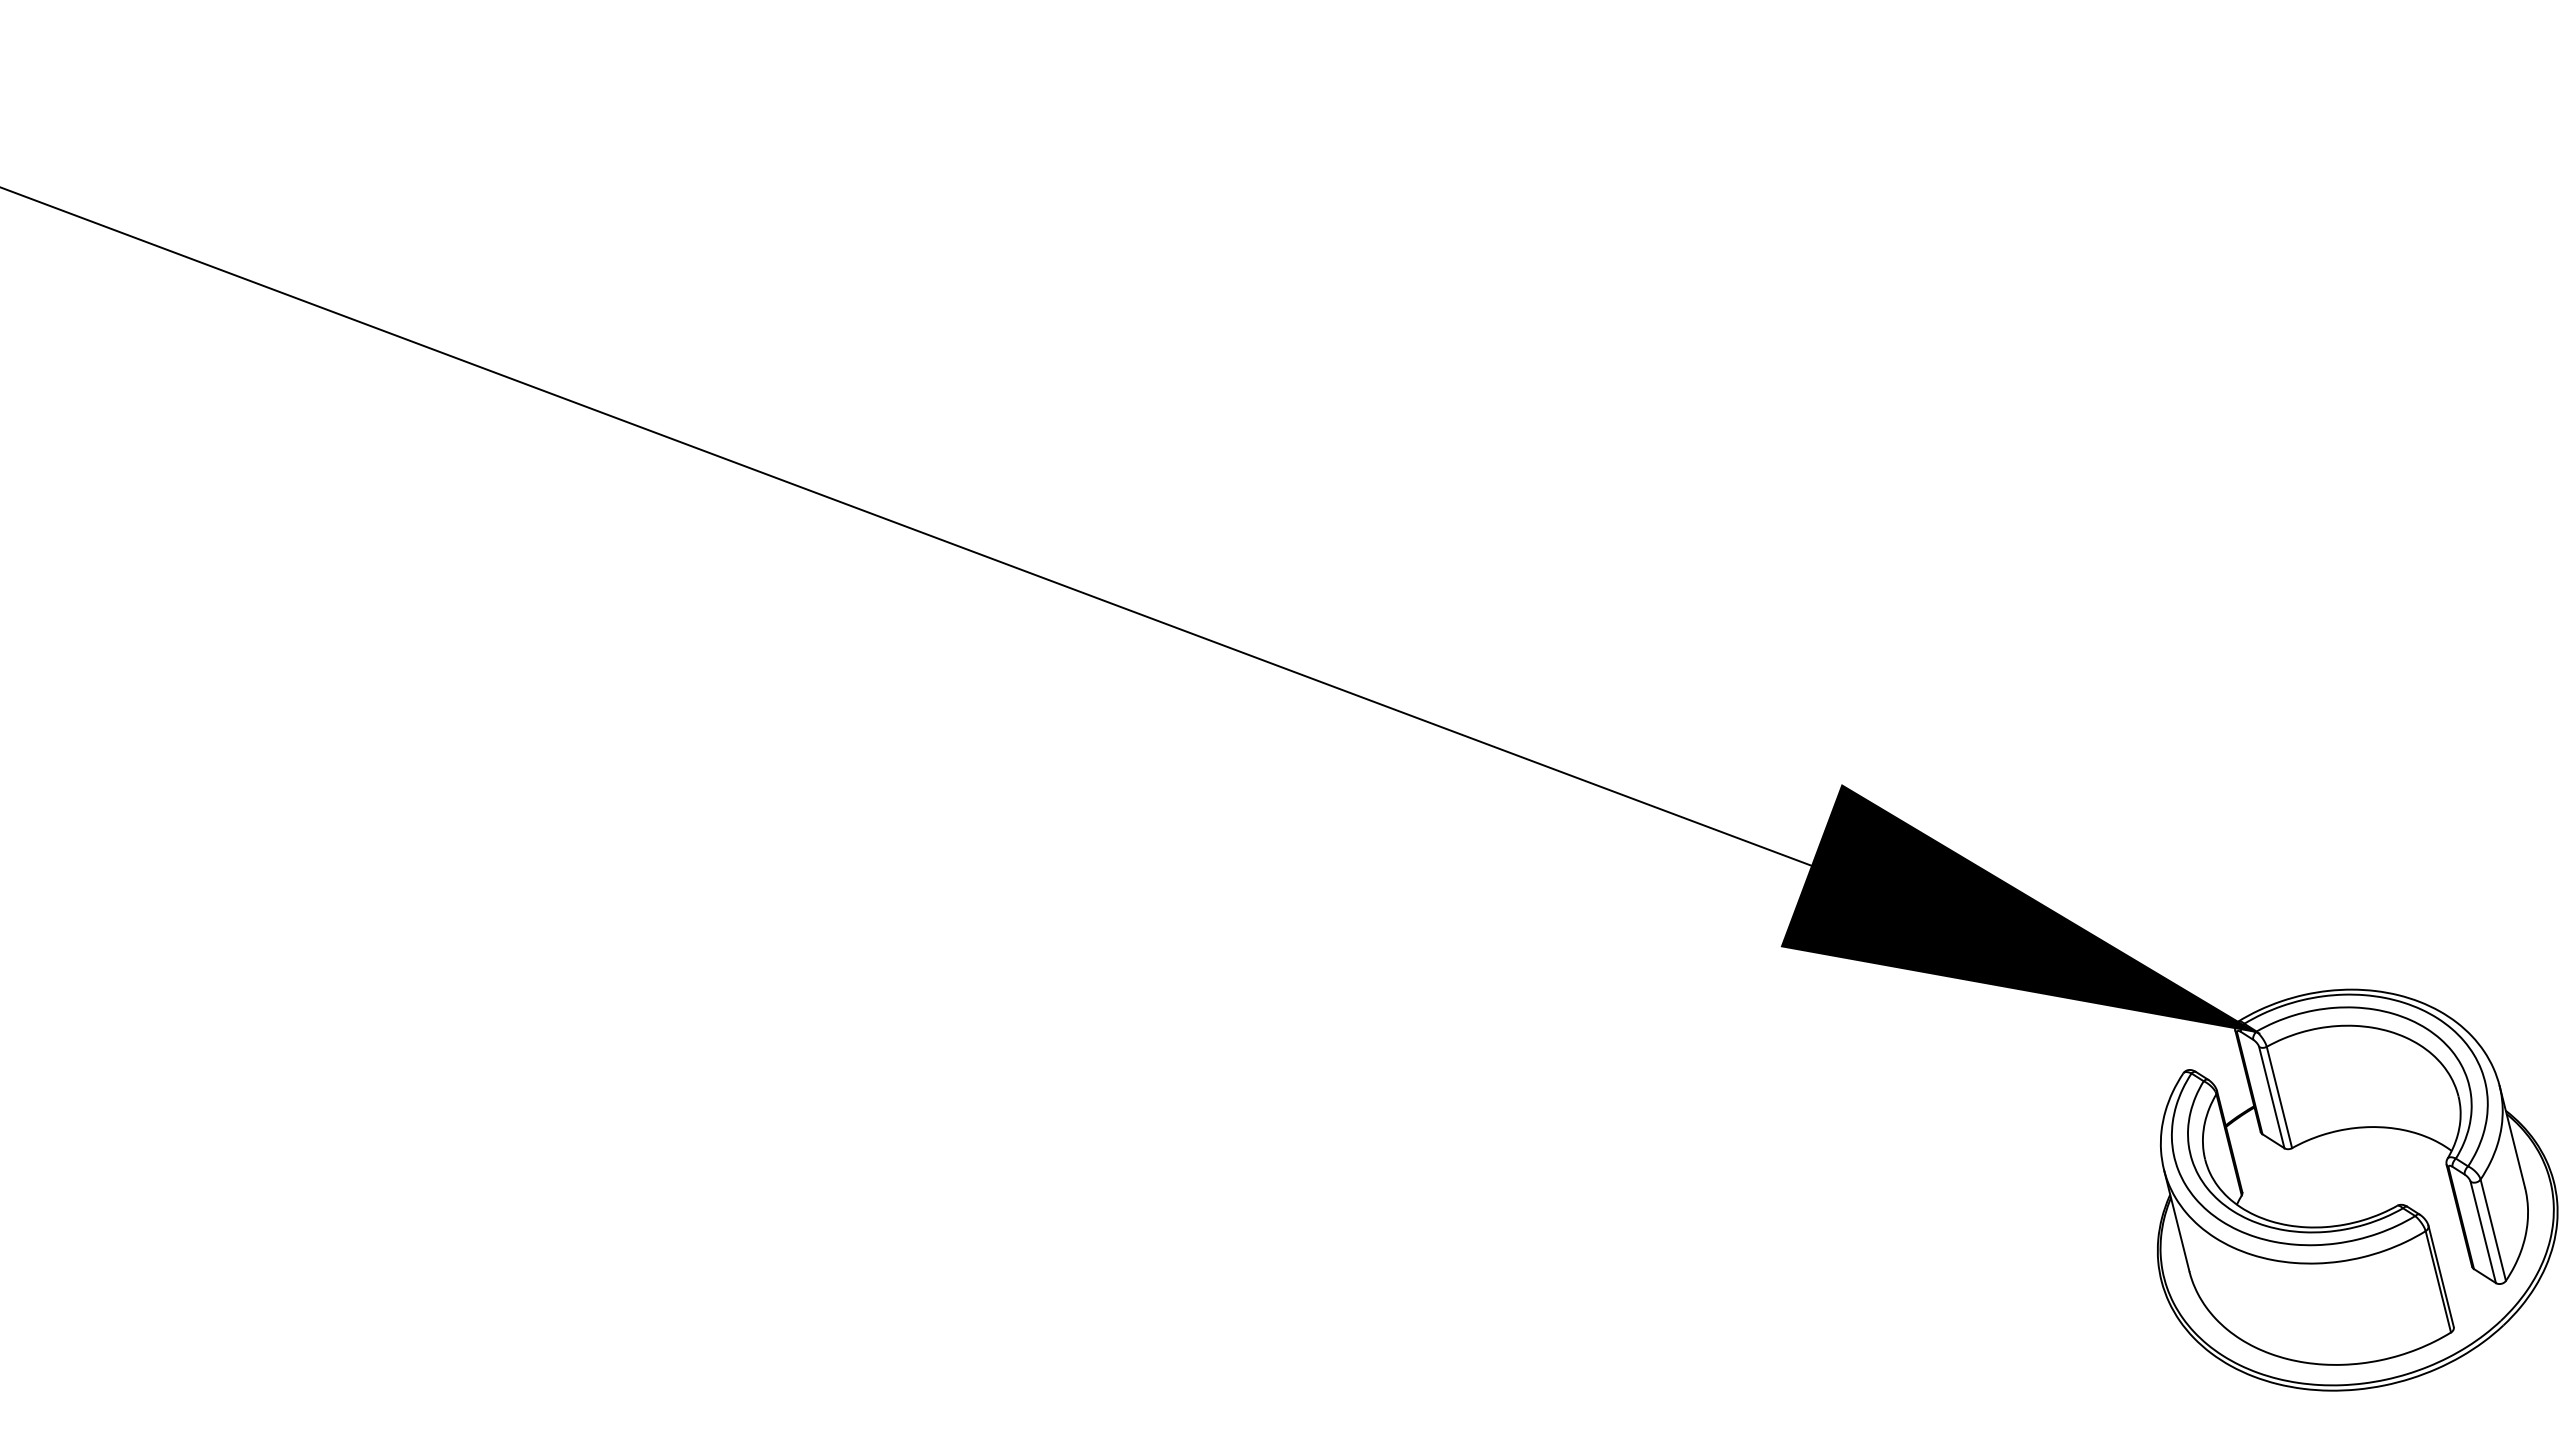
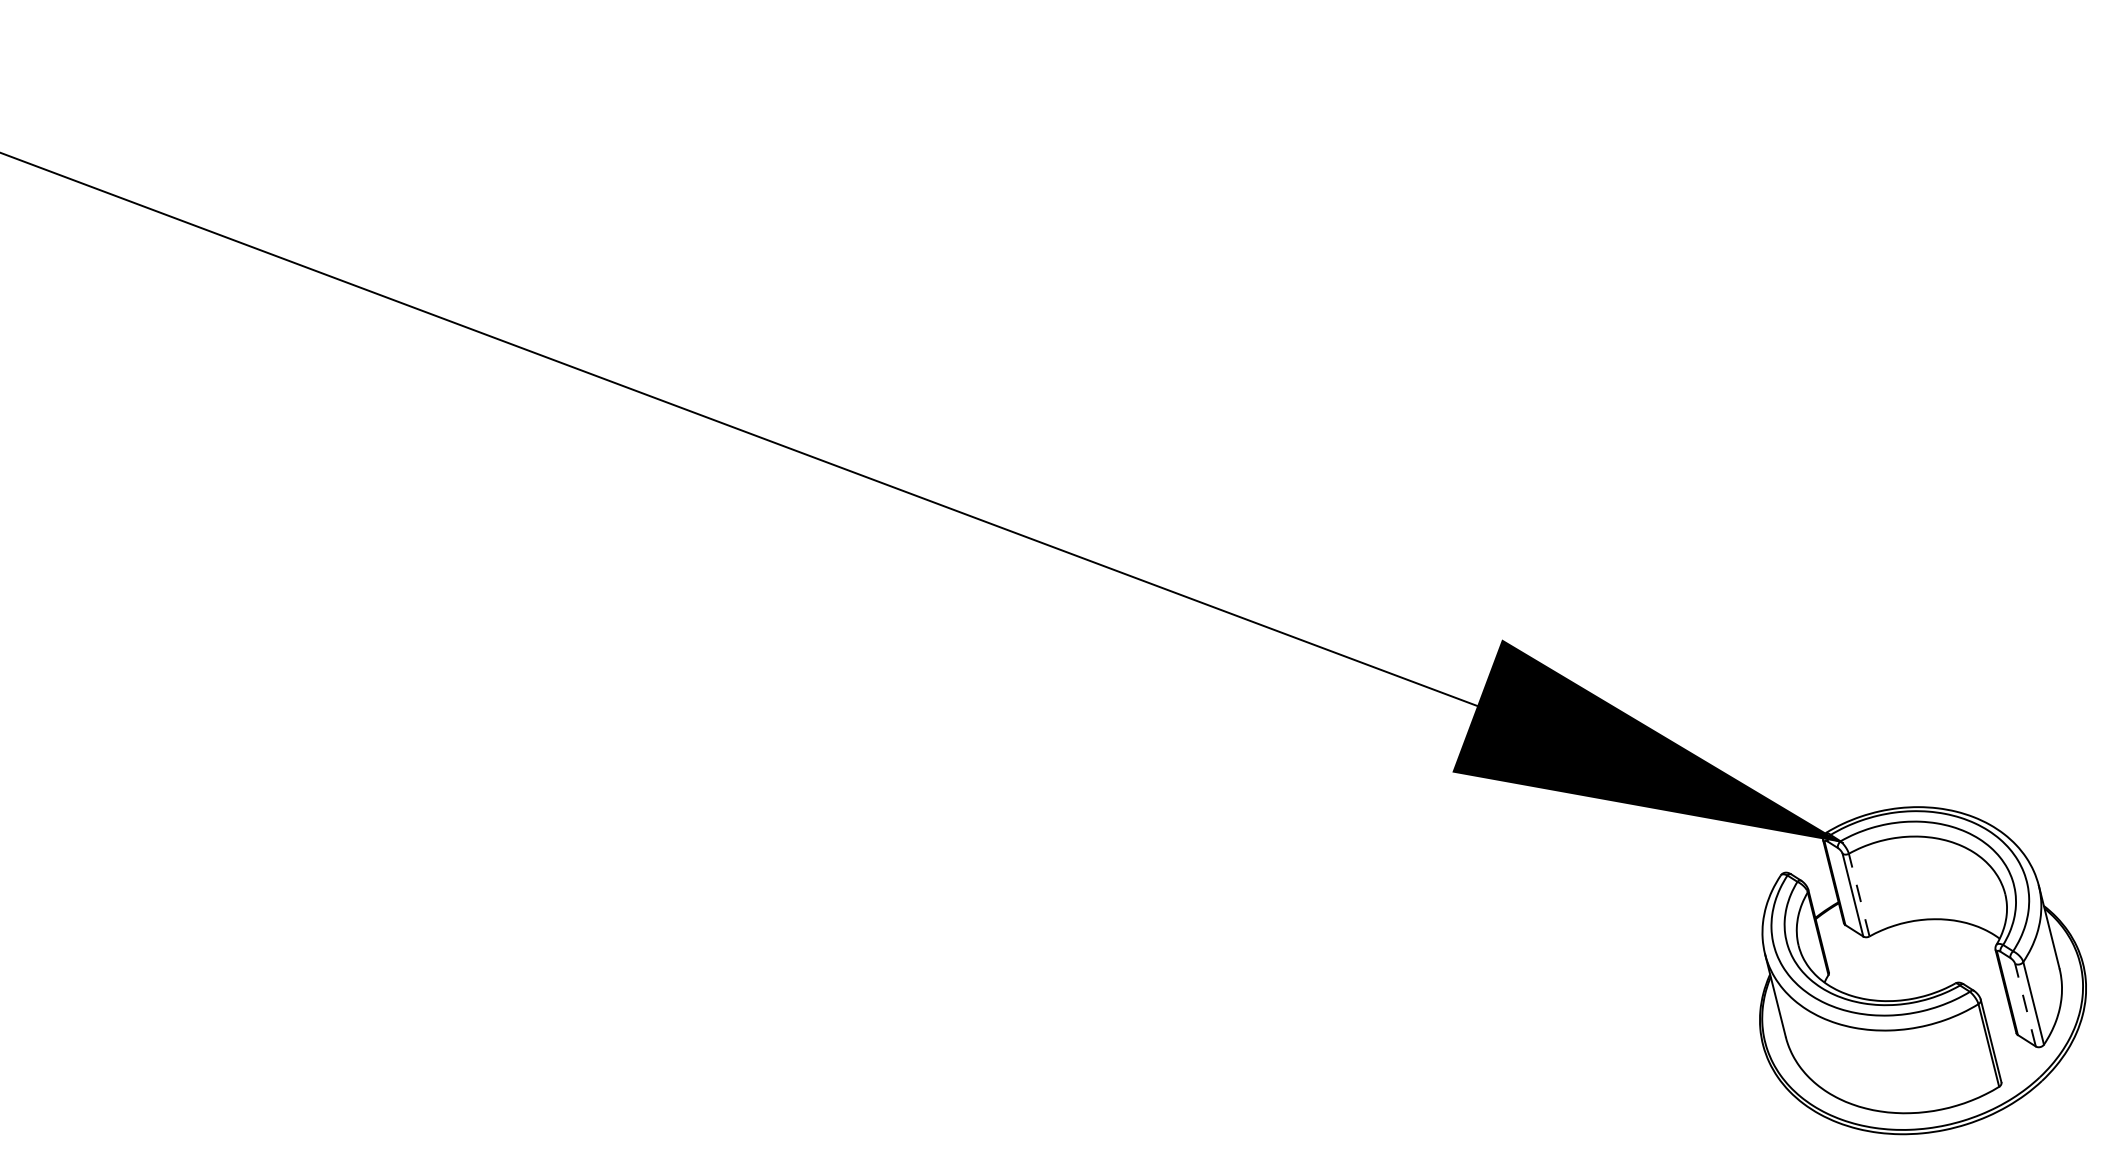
line: (2279, 1097) -> (1859, 895), solid -> dashed
line: (2483, 1231) -> (2025, 1004), solid -> dashed

